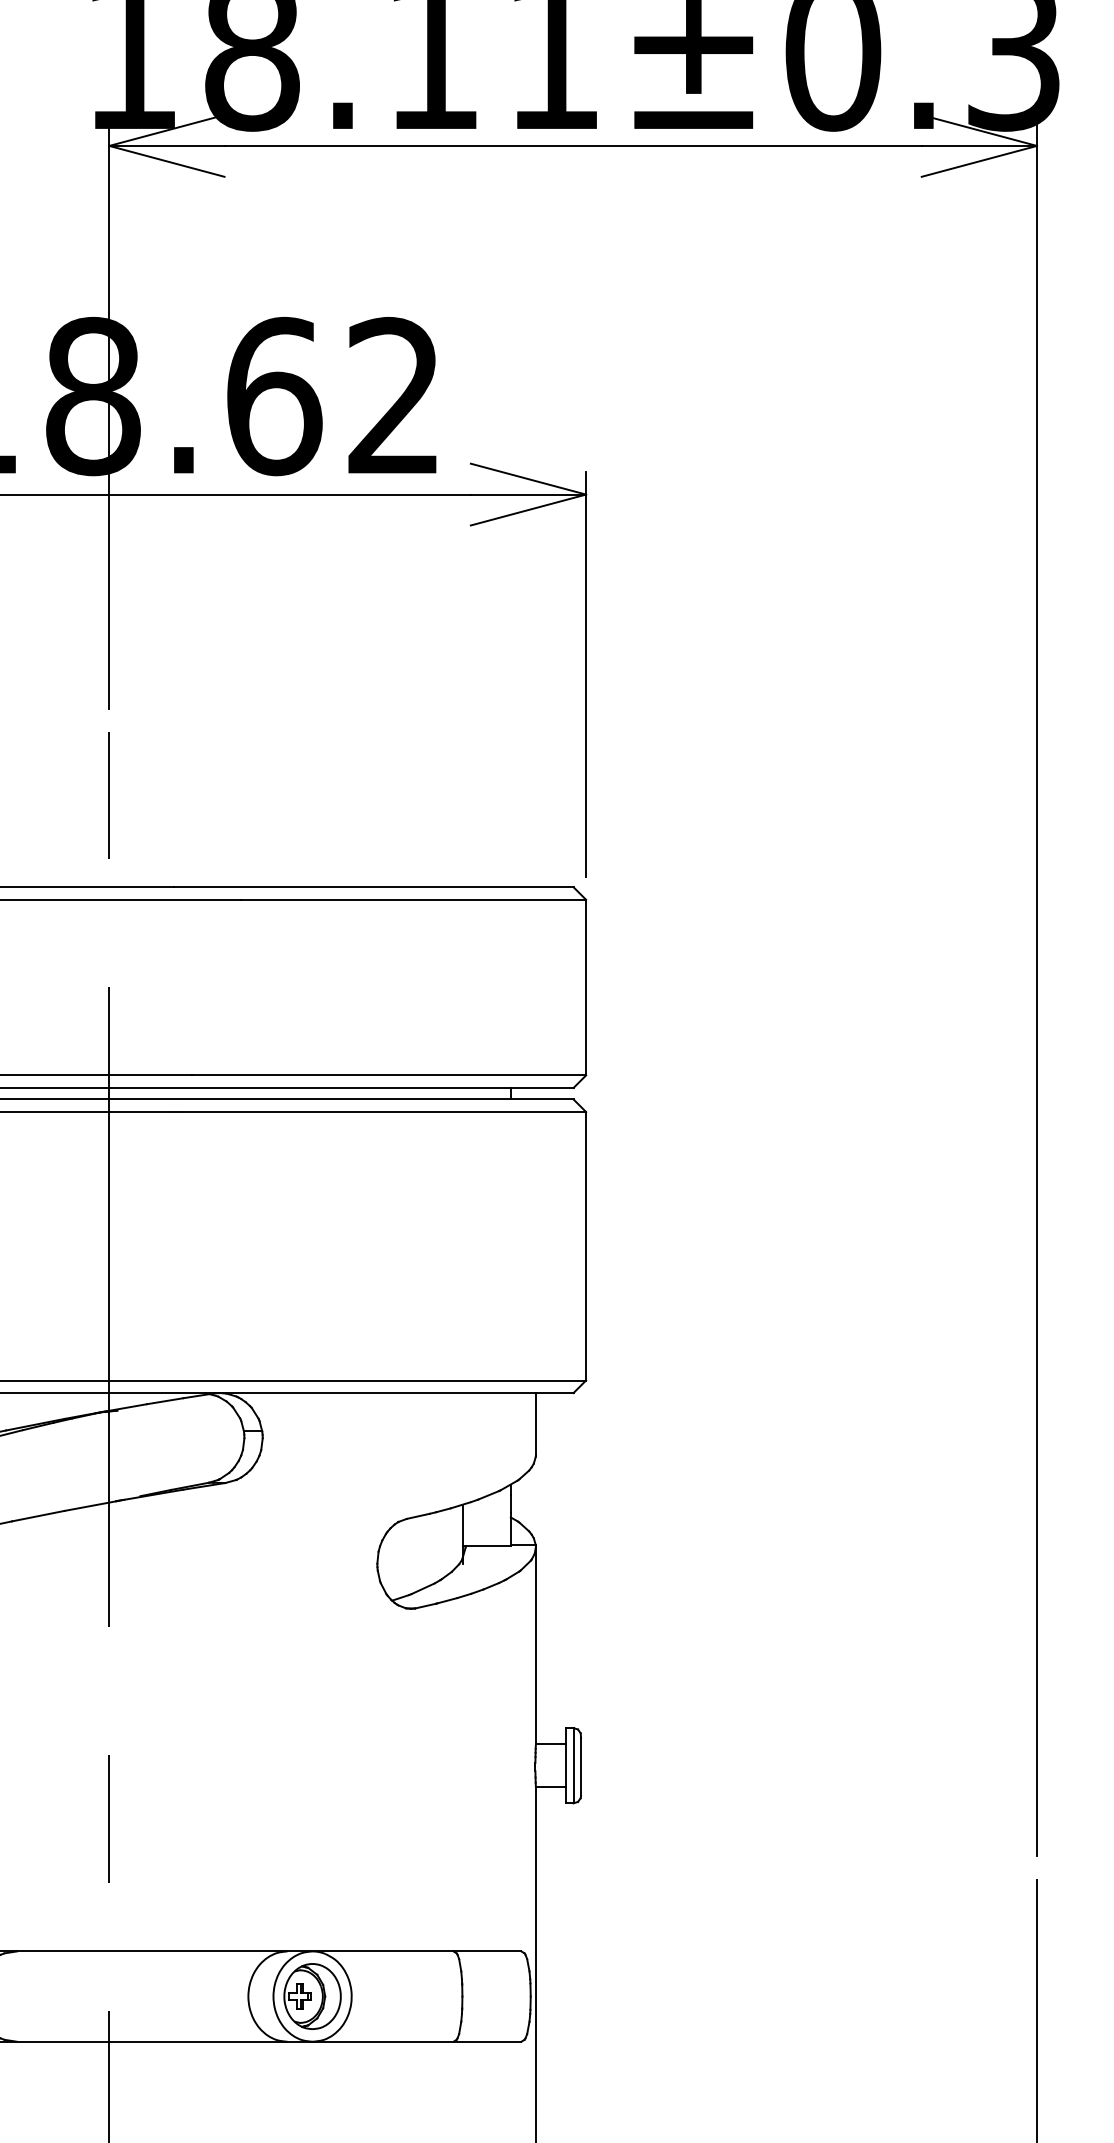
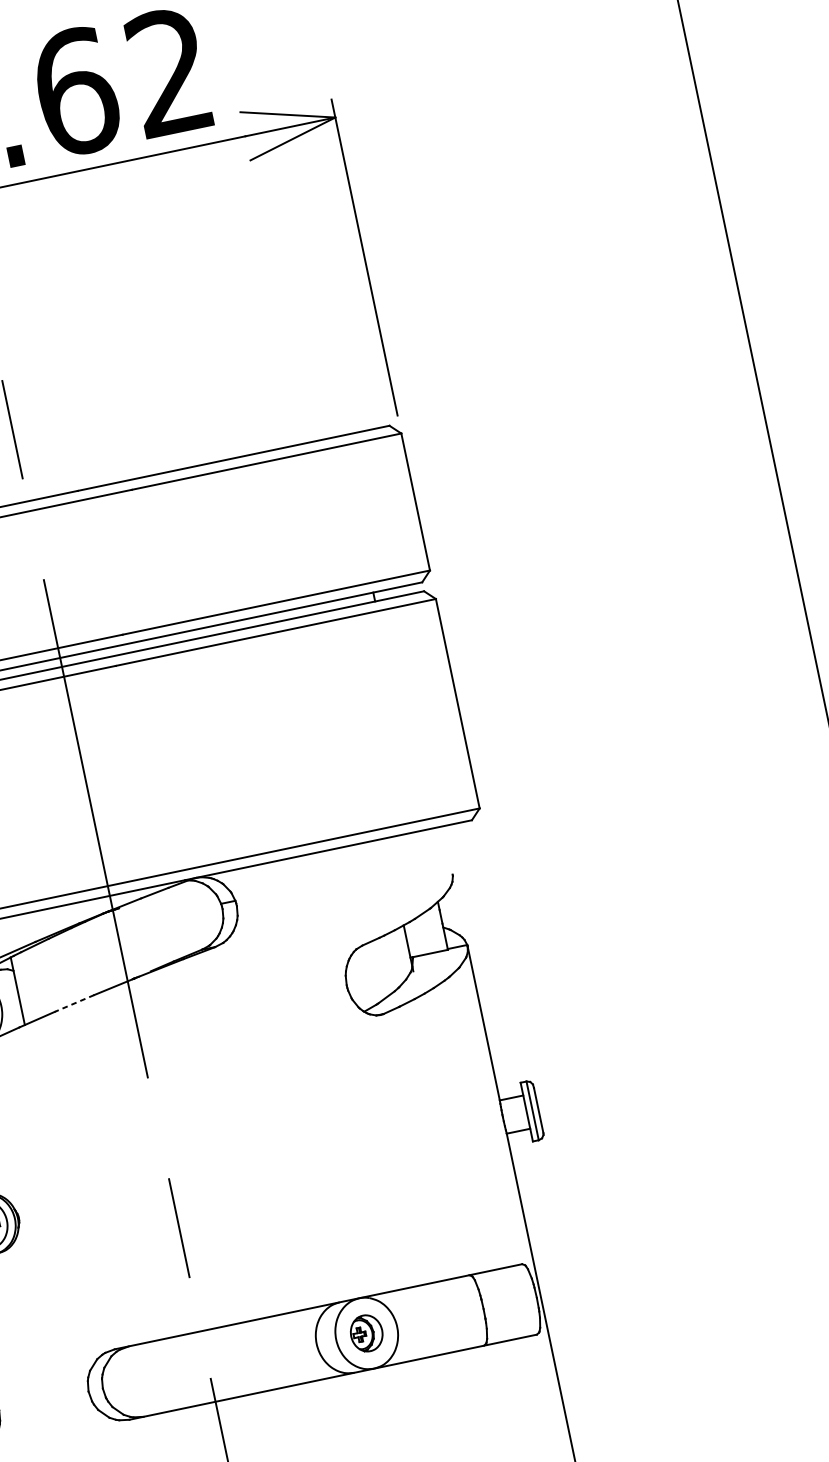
line: (535, 1423) -> (447, 850), removed
line: (38, 1516) -> (74, 1003), solid -> dashed
part: (312, 1996) -> (366, 1333), size x0.7

